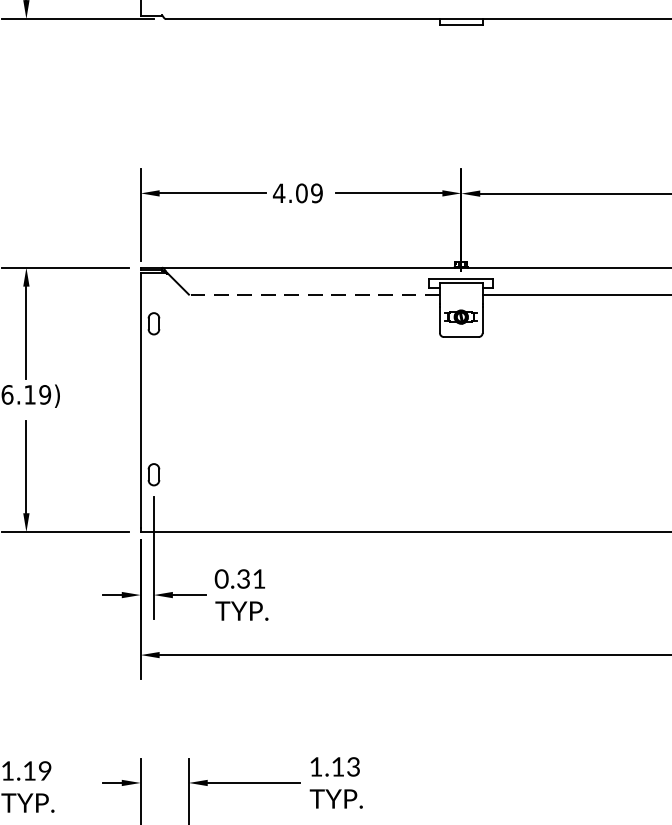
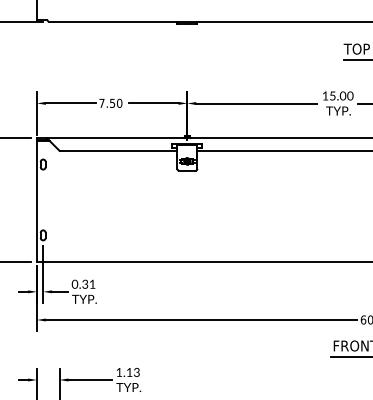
text: (297, 191) -> (110, 102), 4.09 -> 7.50
line: (314, 293) -> (118, 150), dashed -> solid

